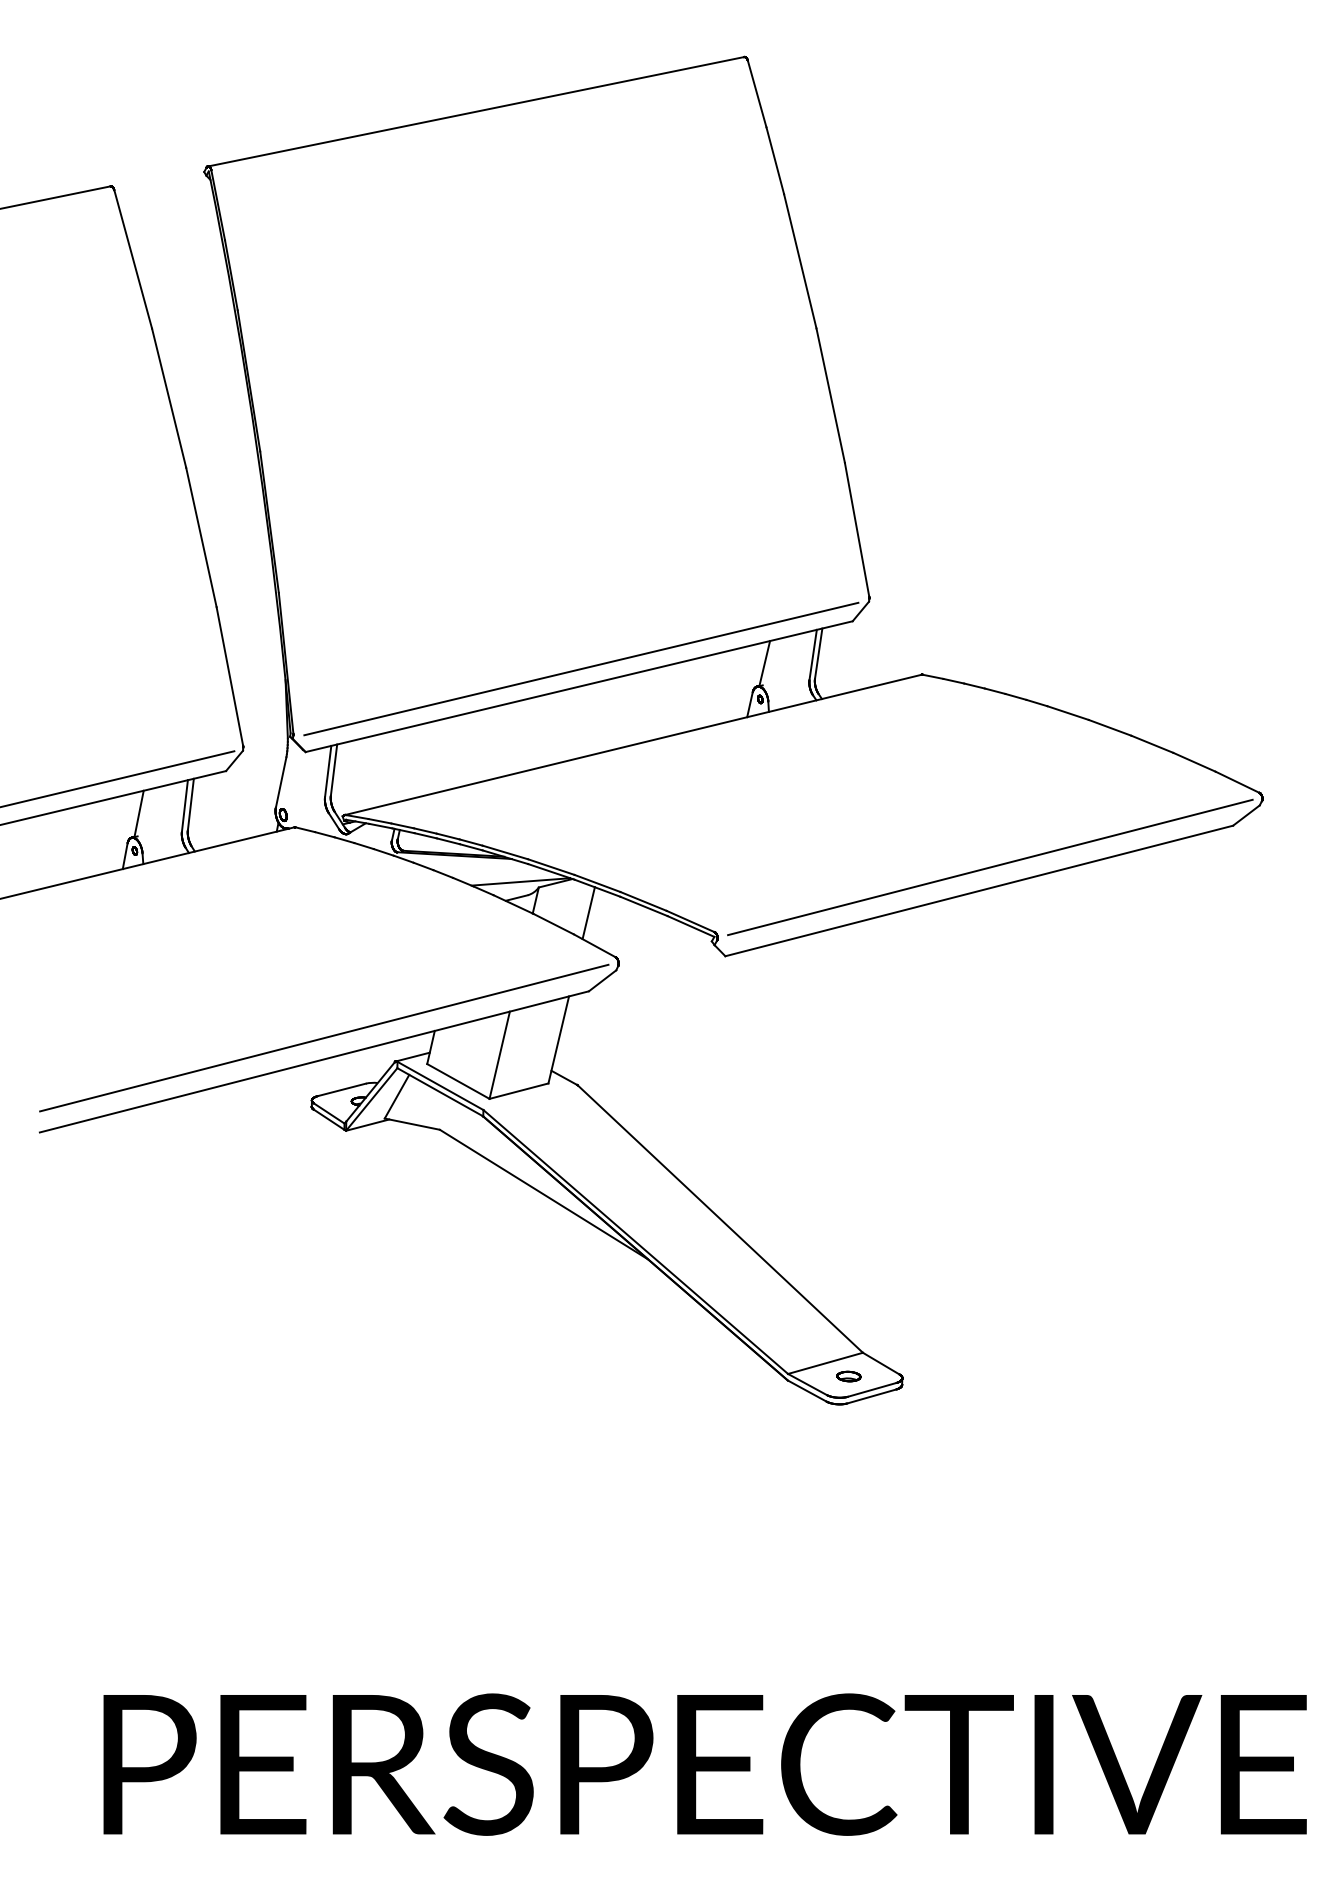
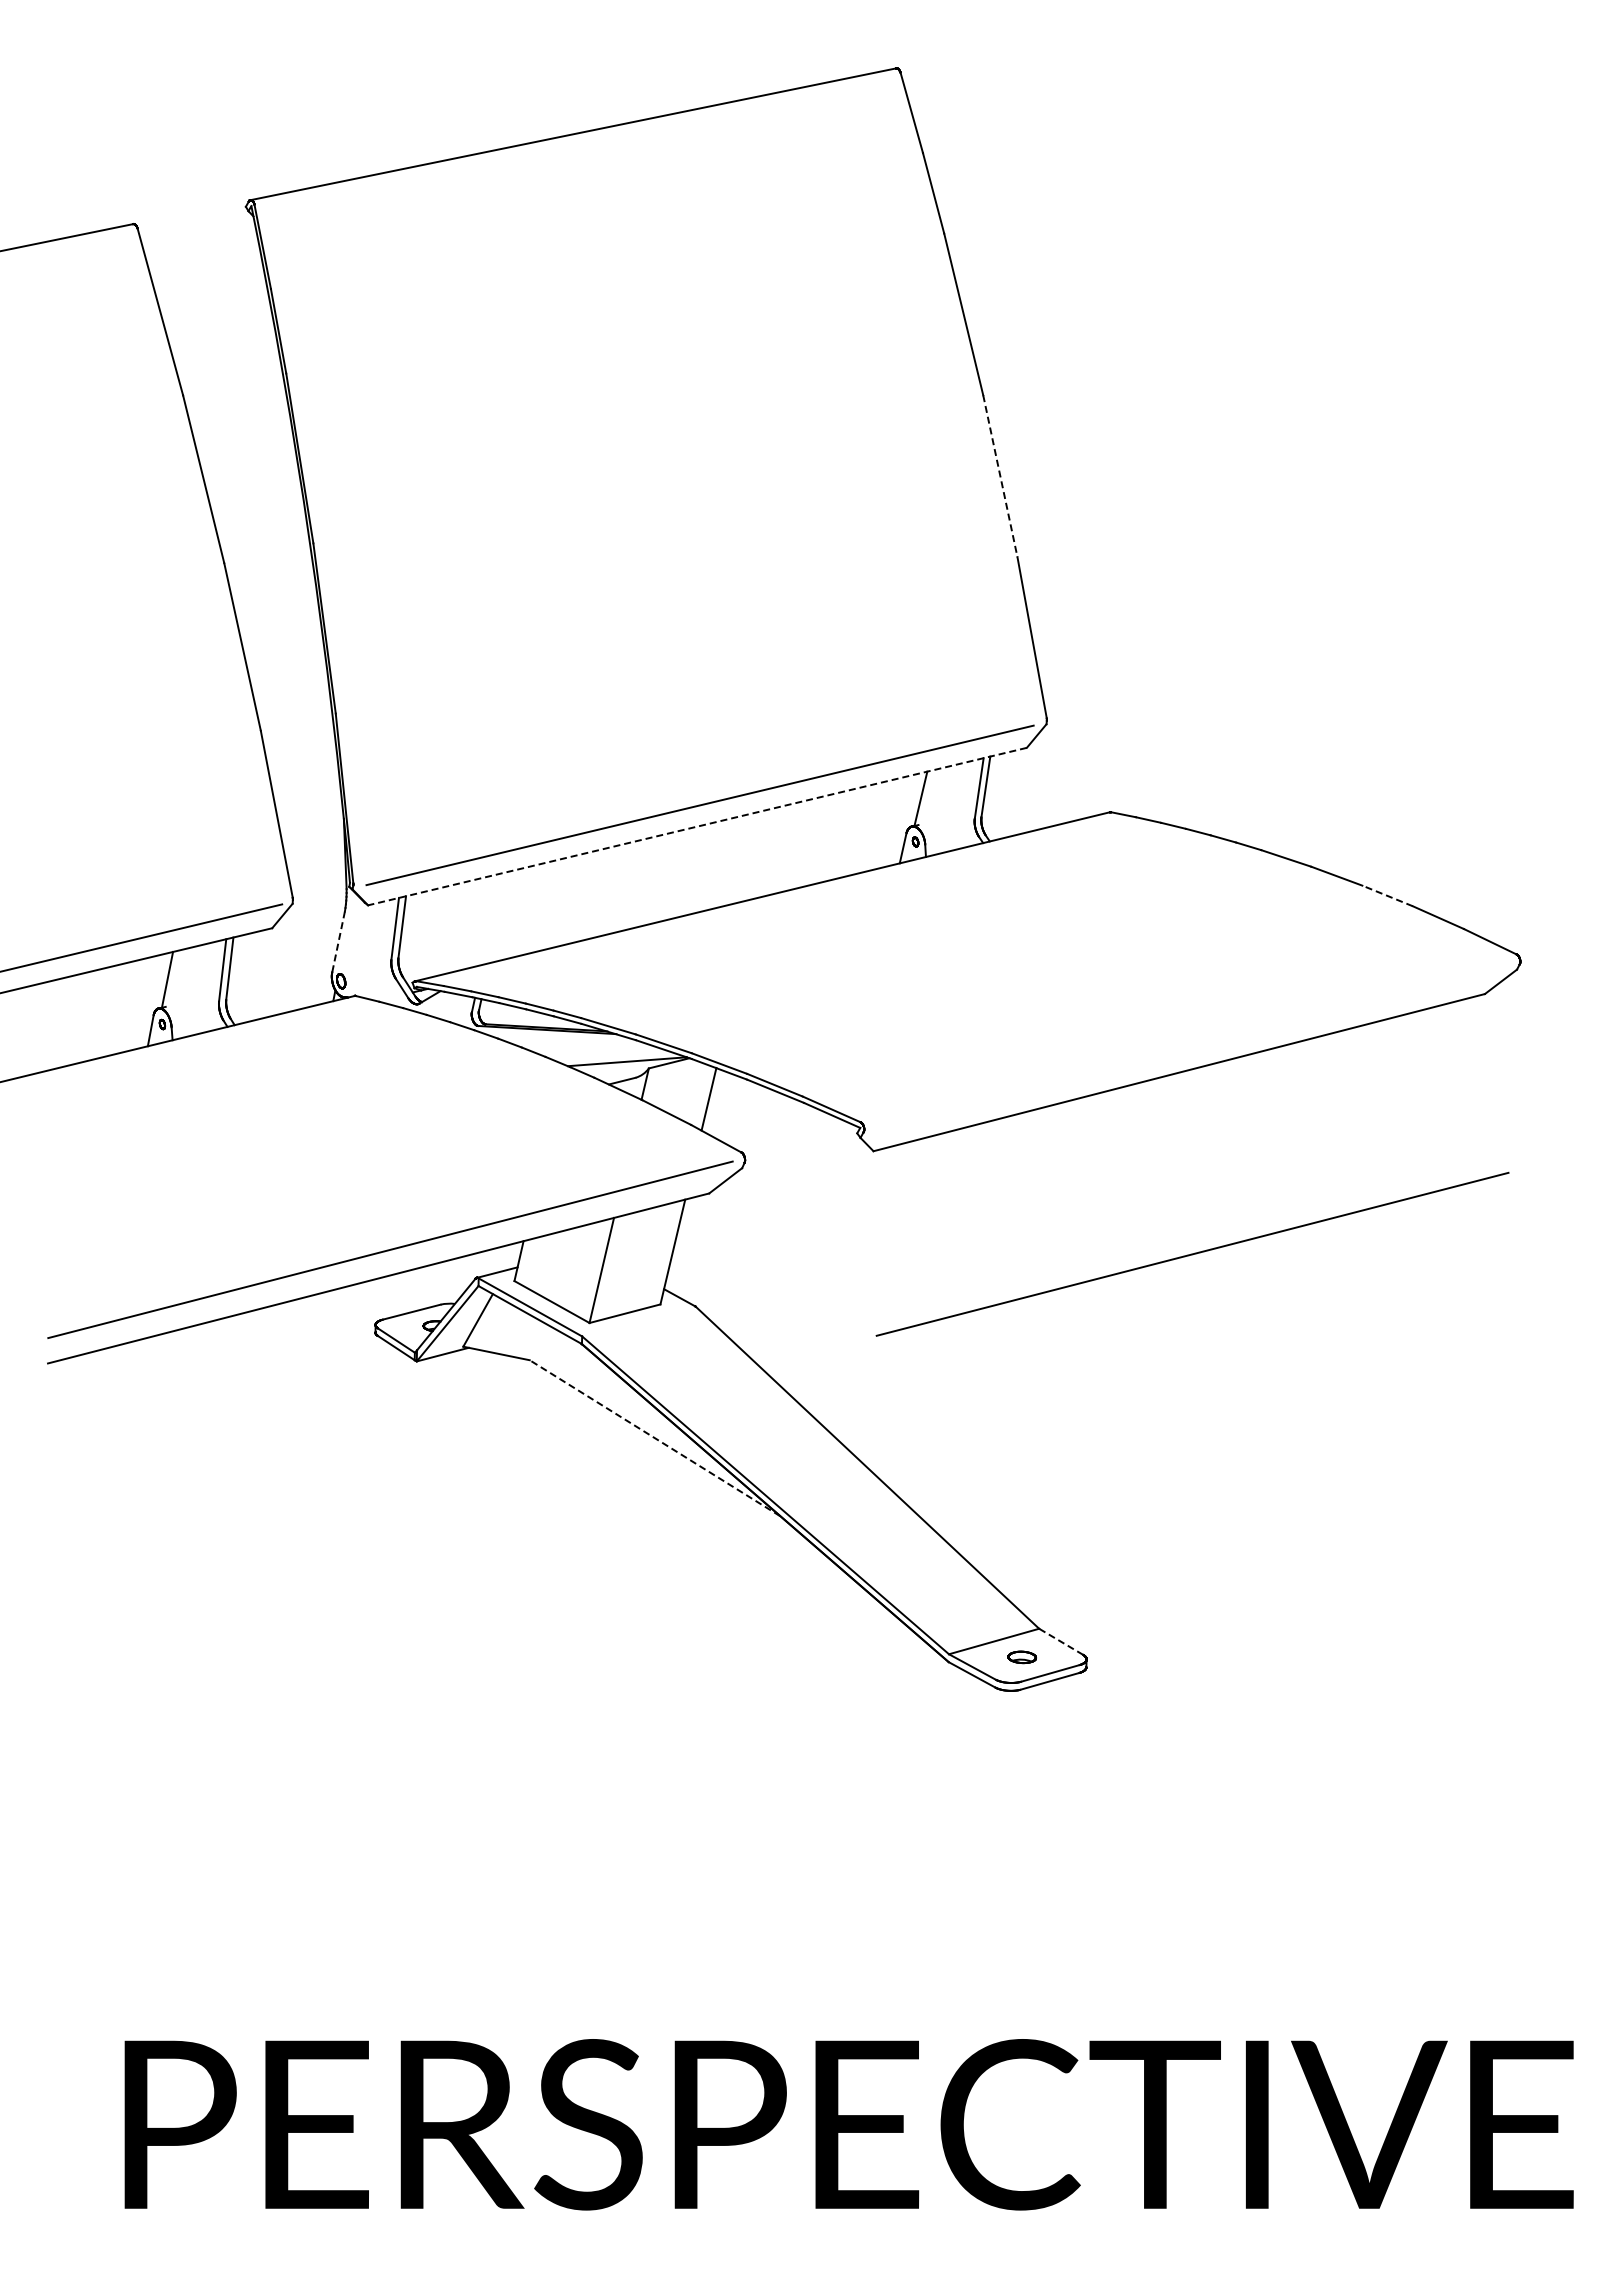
line: (830, 395) -> (1000, 476), solid -> dashed
line: (579, 686) -> (697, 826), solid -> dashed
line: (1152, 743) -> (1387, 895), solid -> dashed
line: (281, 782) -> (338, 942), solid -> dashed
line: (990, 866) -> (1192, 1253), moved
line: (543, 1194) -> (654, 1438), solid -> dashed
line: (881, 1363) -> (1061, 1641), solid -> dashed

